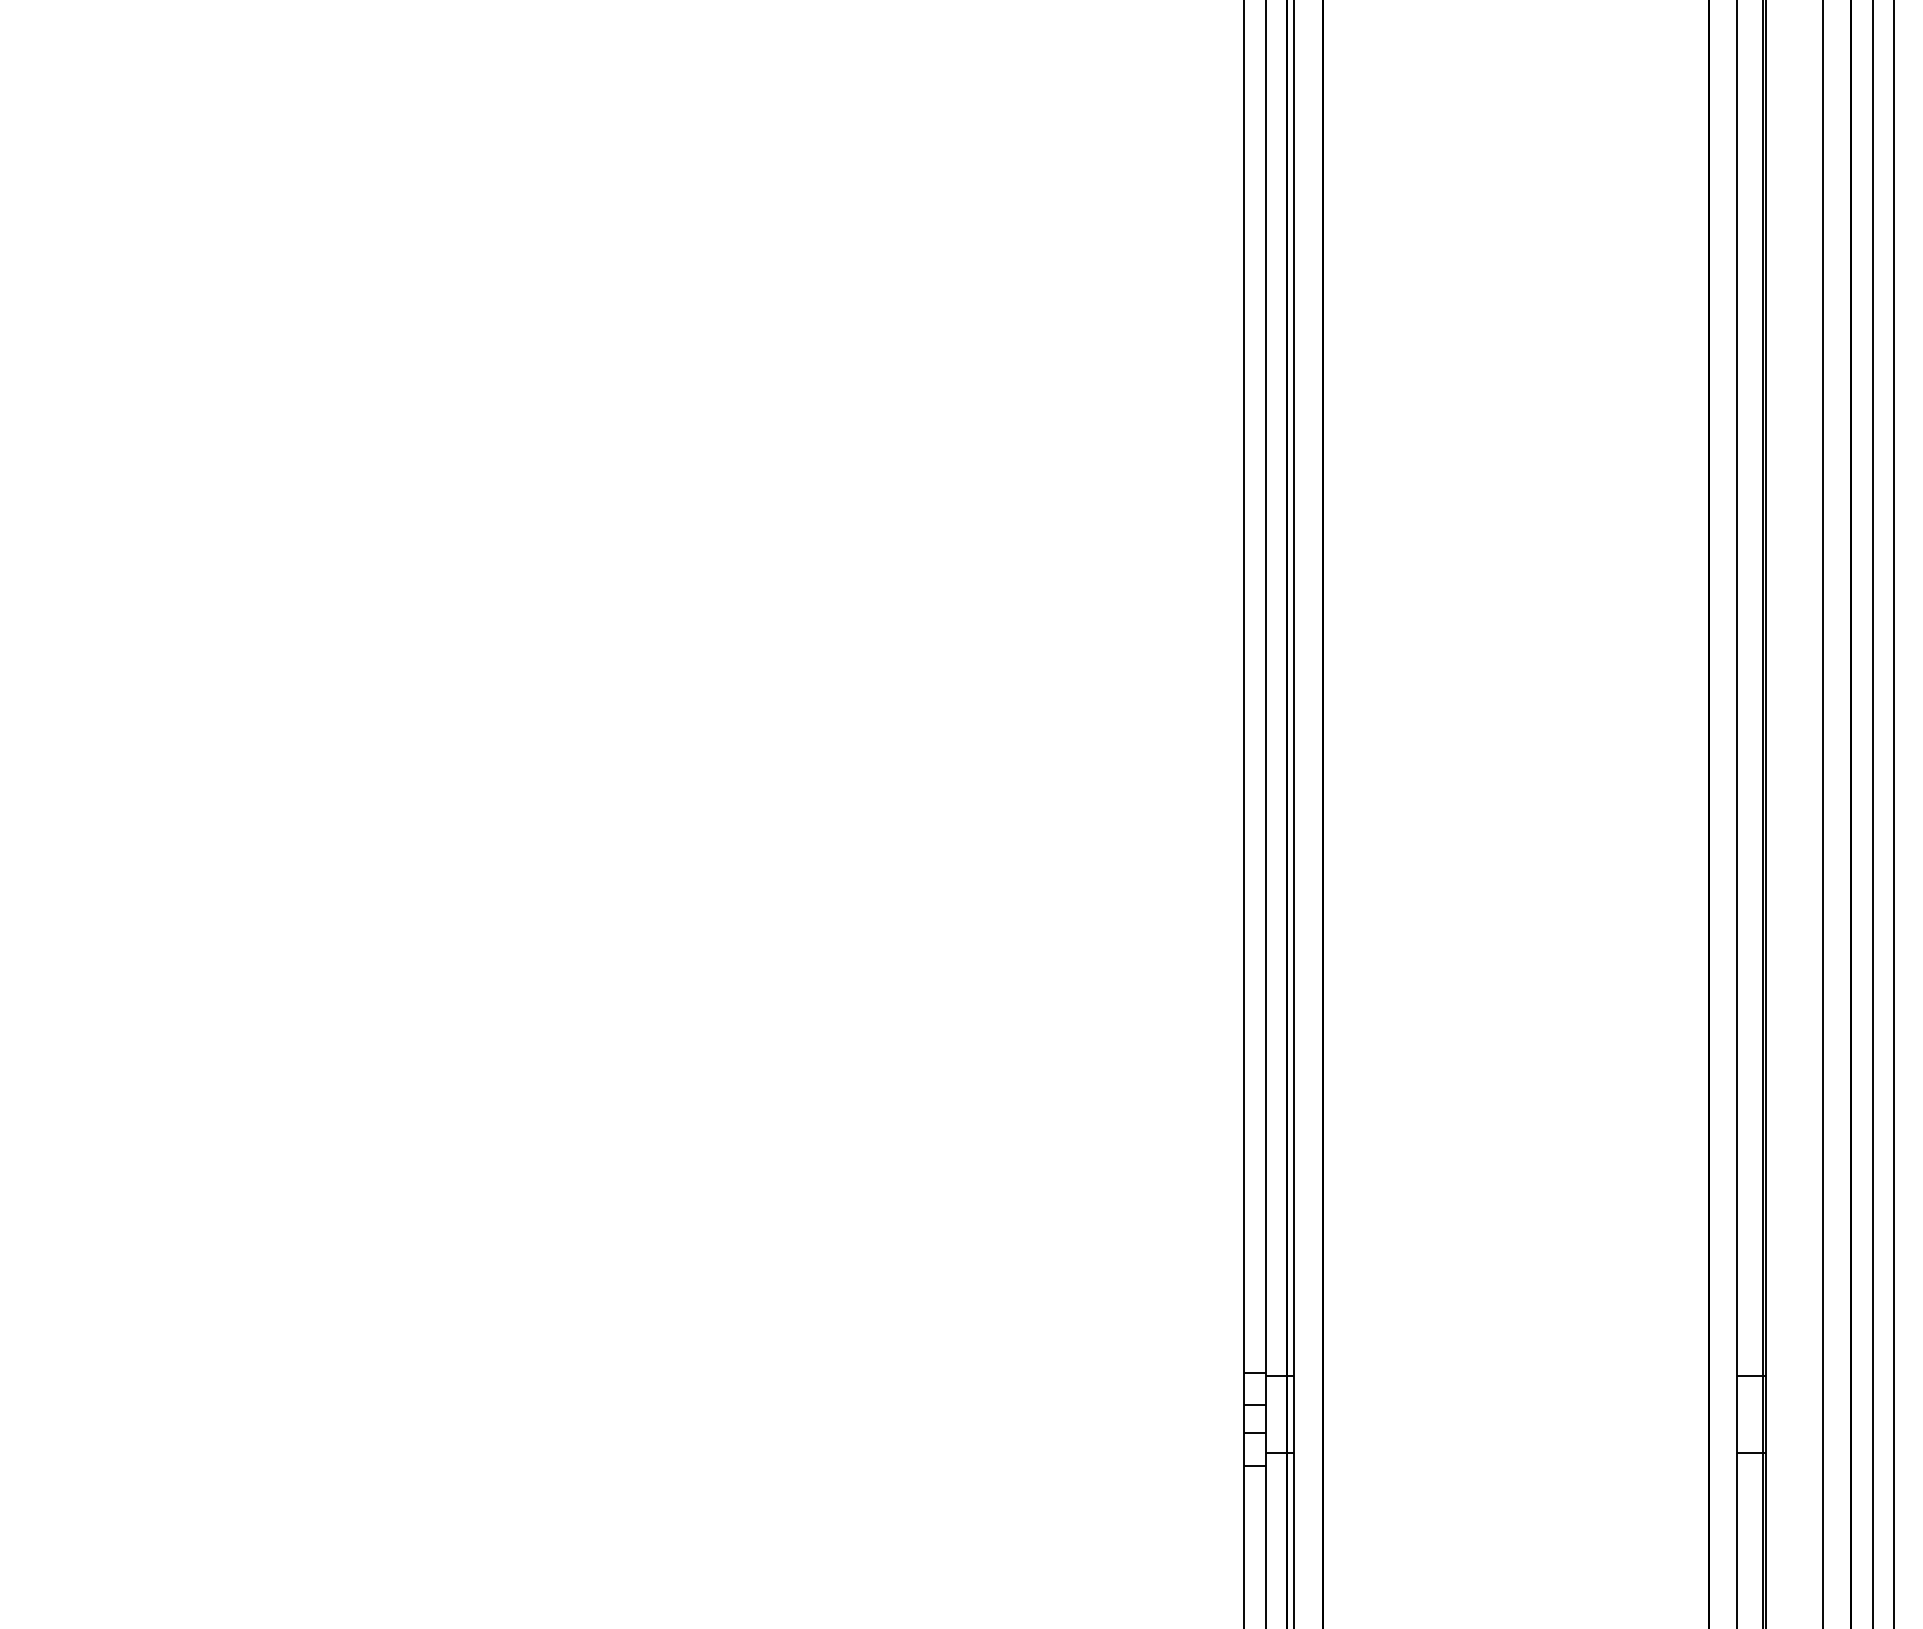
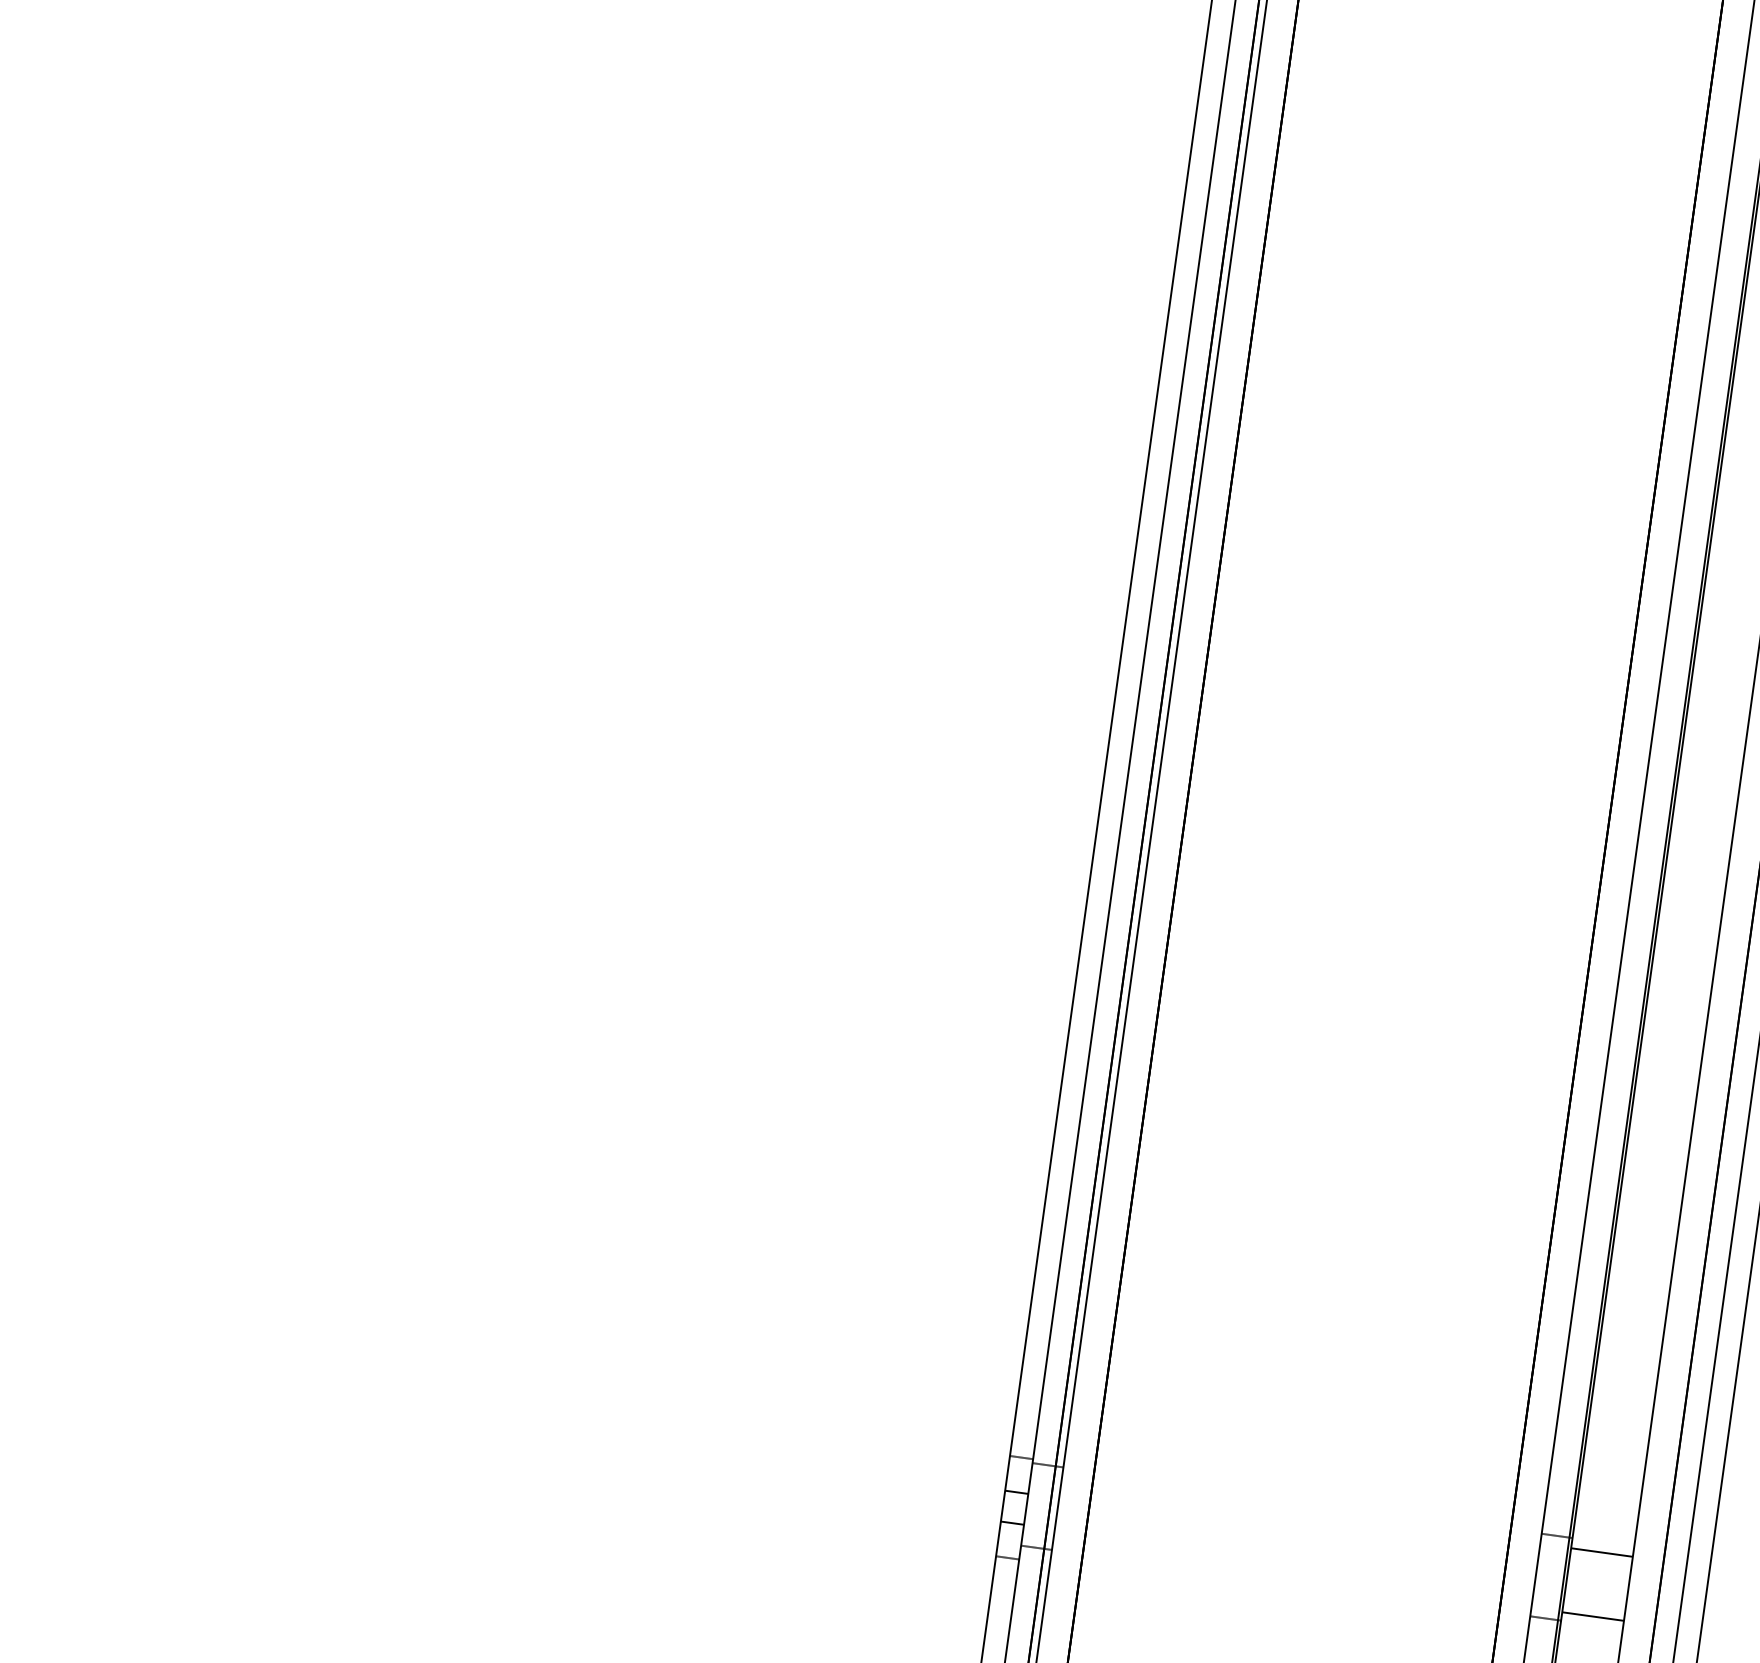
line: (1793, 1385) -> (1601, 1552), added
line: (1793, 1445) -> (1592, 1616), added

